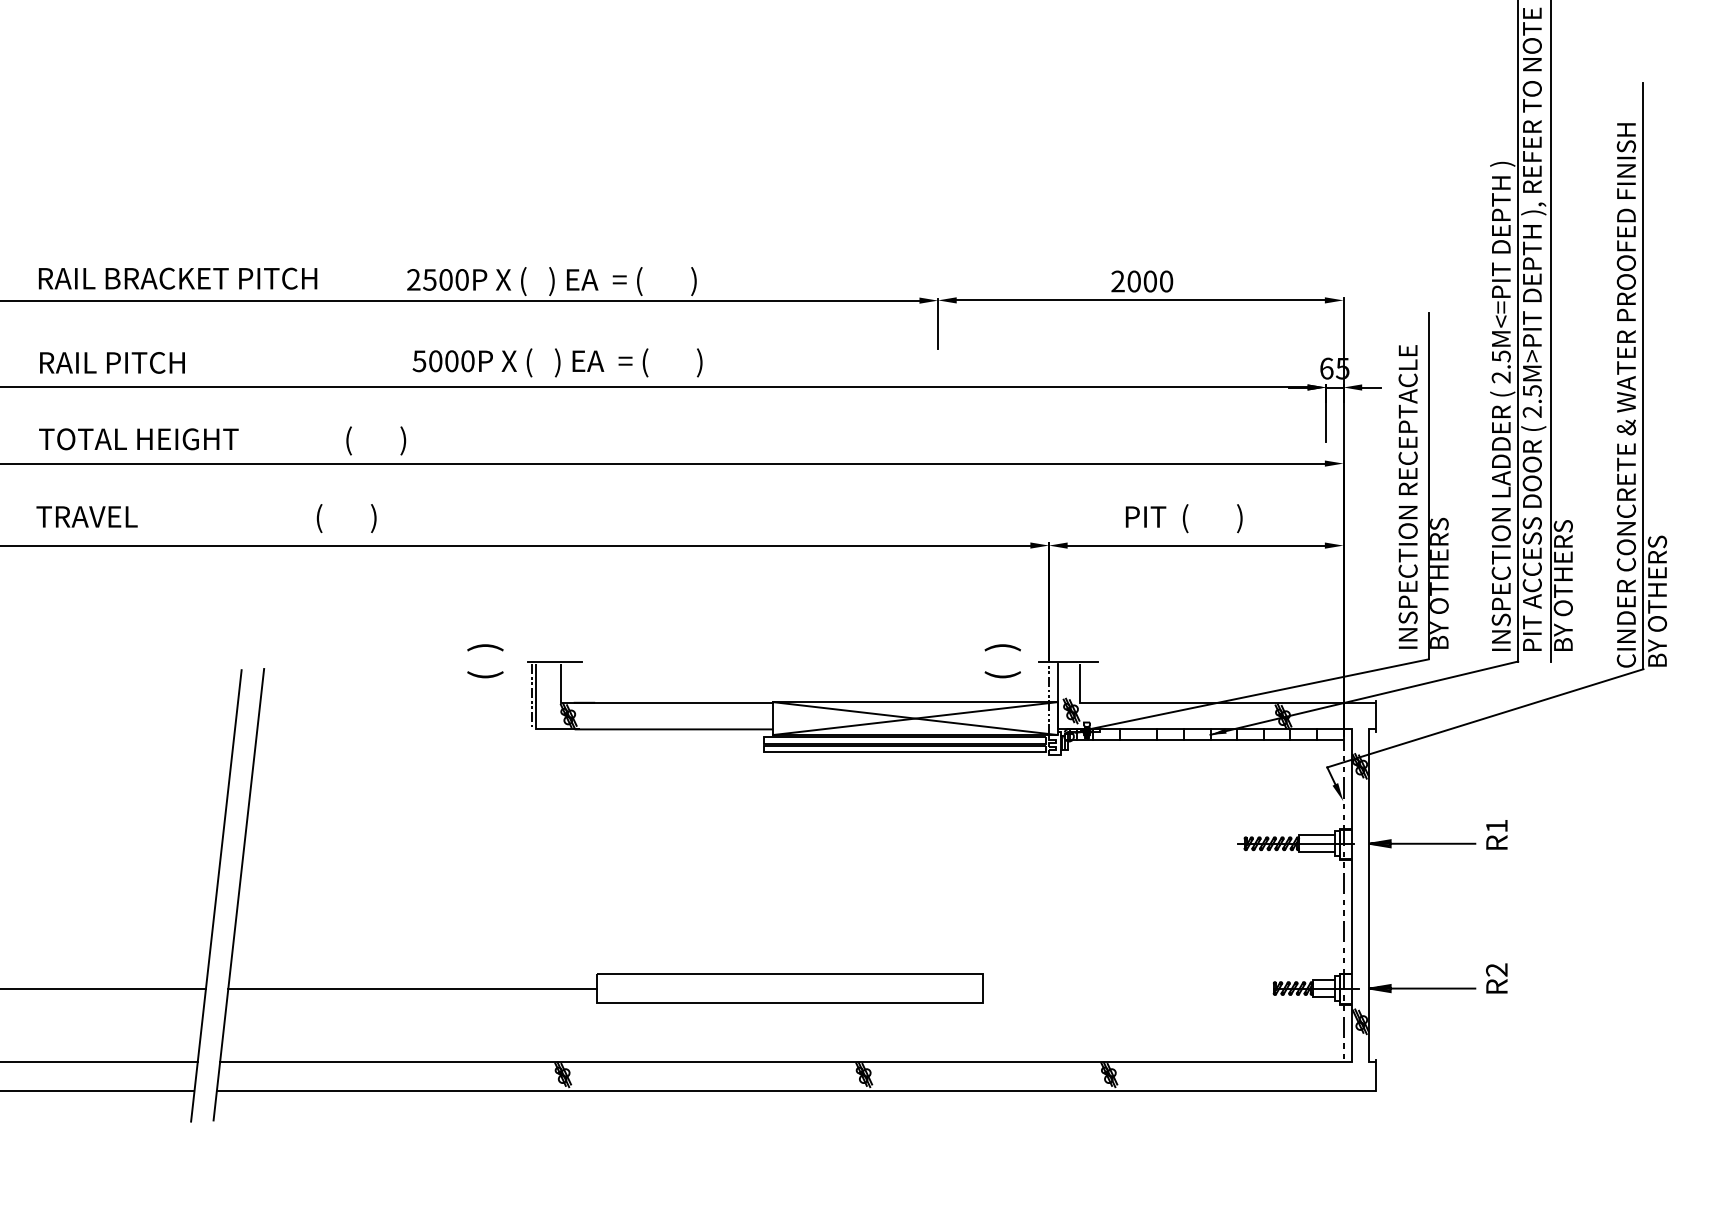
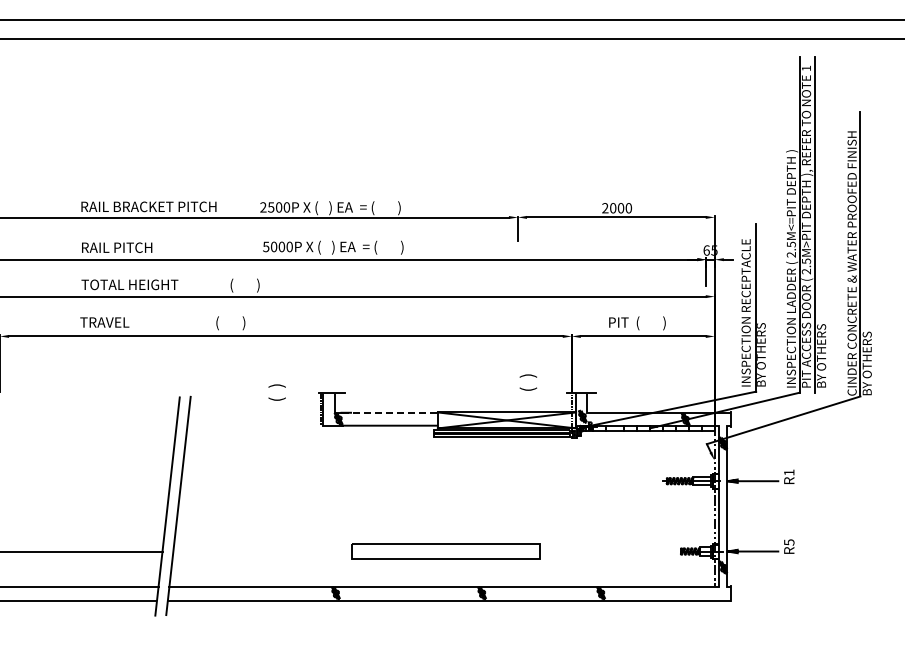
text: (483, 661) -> (276, 392), moved
text: (1003, 661) -> (528, 382), moved
line: (675, 702) -> (390, 412), solid -> dashed
text: (1497, 969) -> (789, 542), R2 -> R5
line: (411, 988) -> (262, 551), removed

